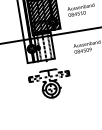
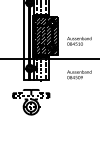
part: (50, 84) -> (31, 102), moved

